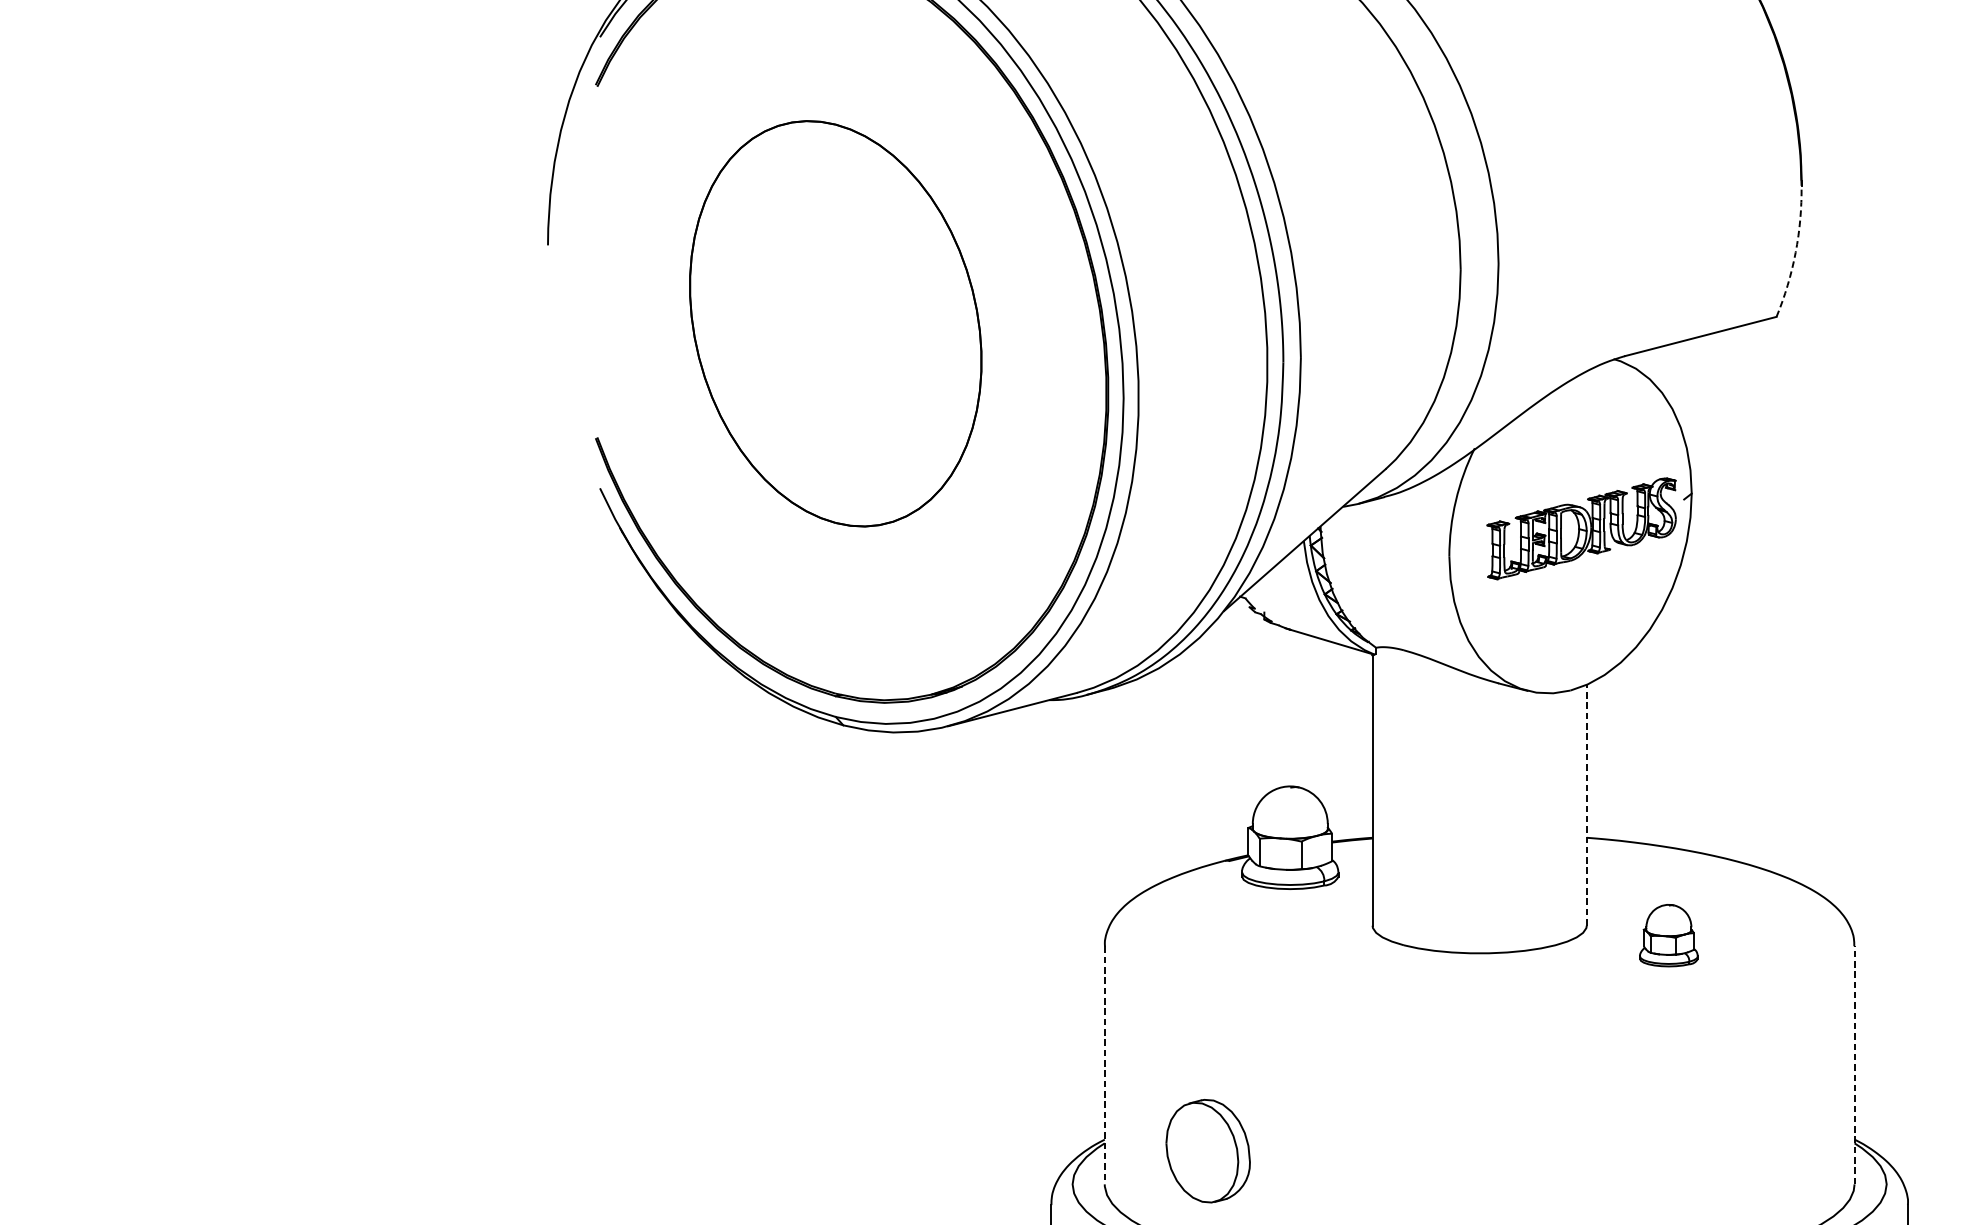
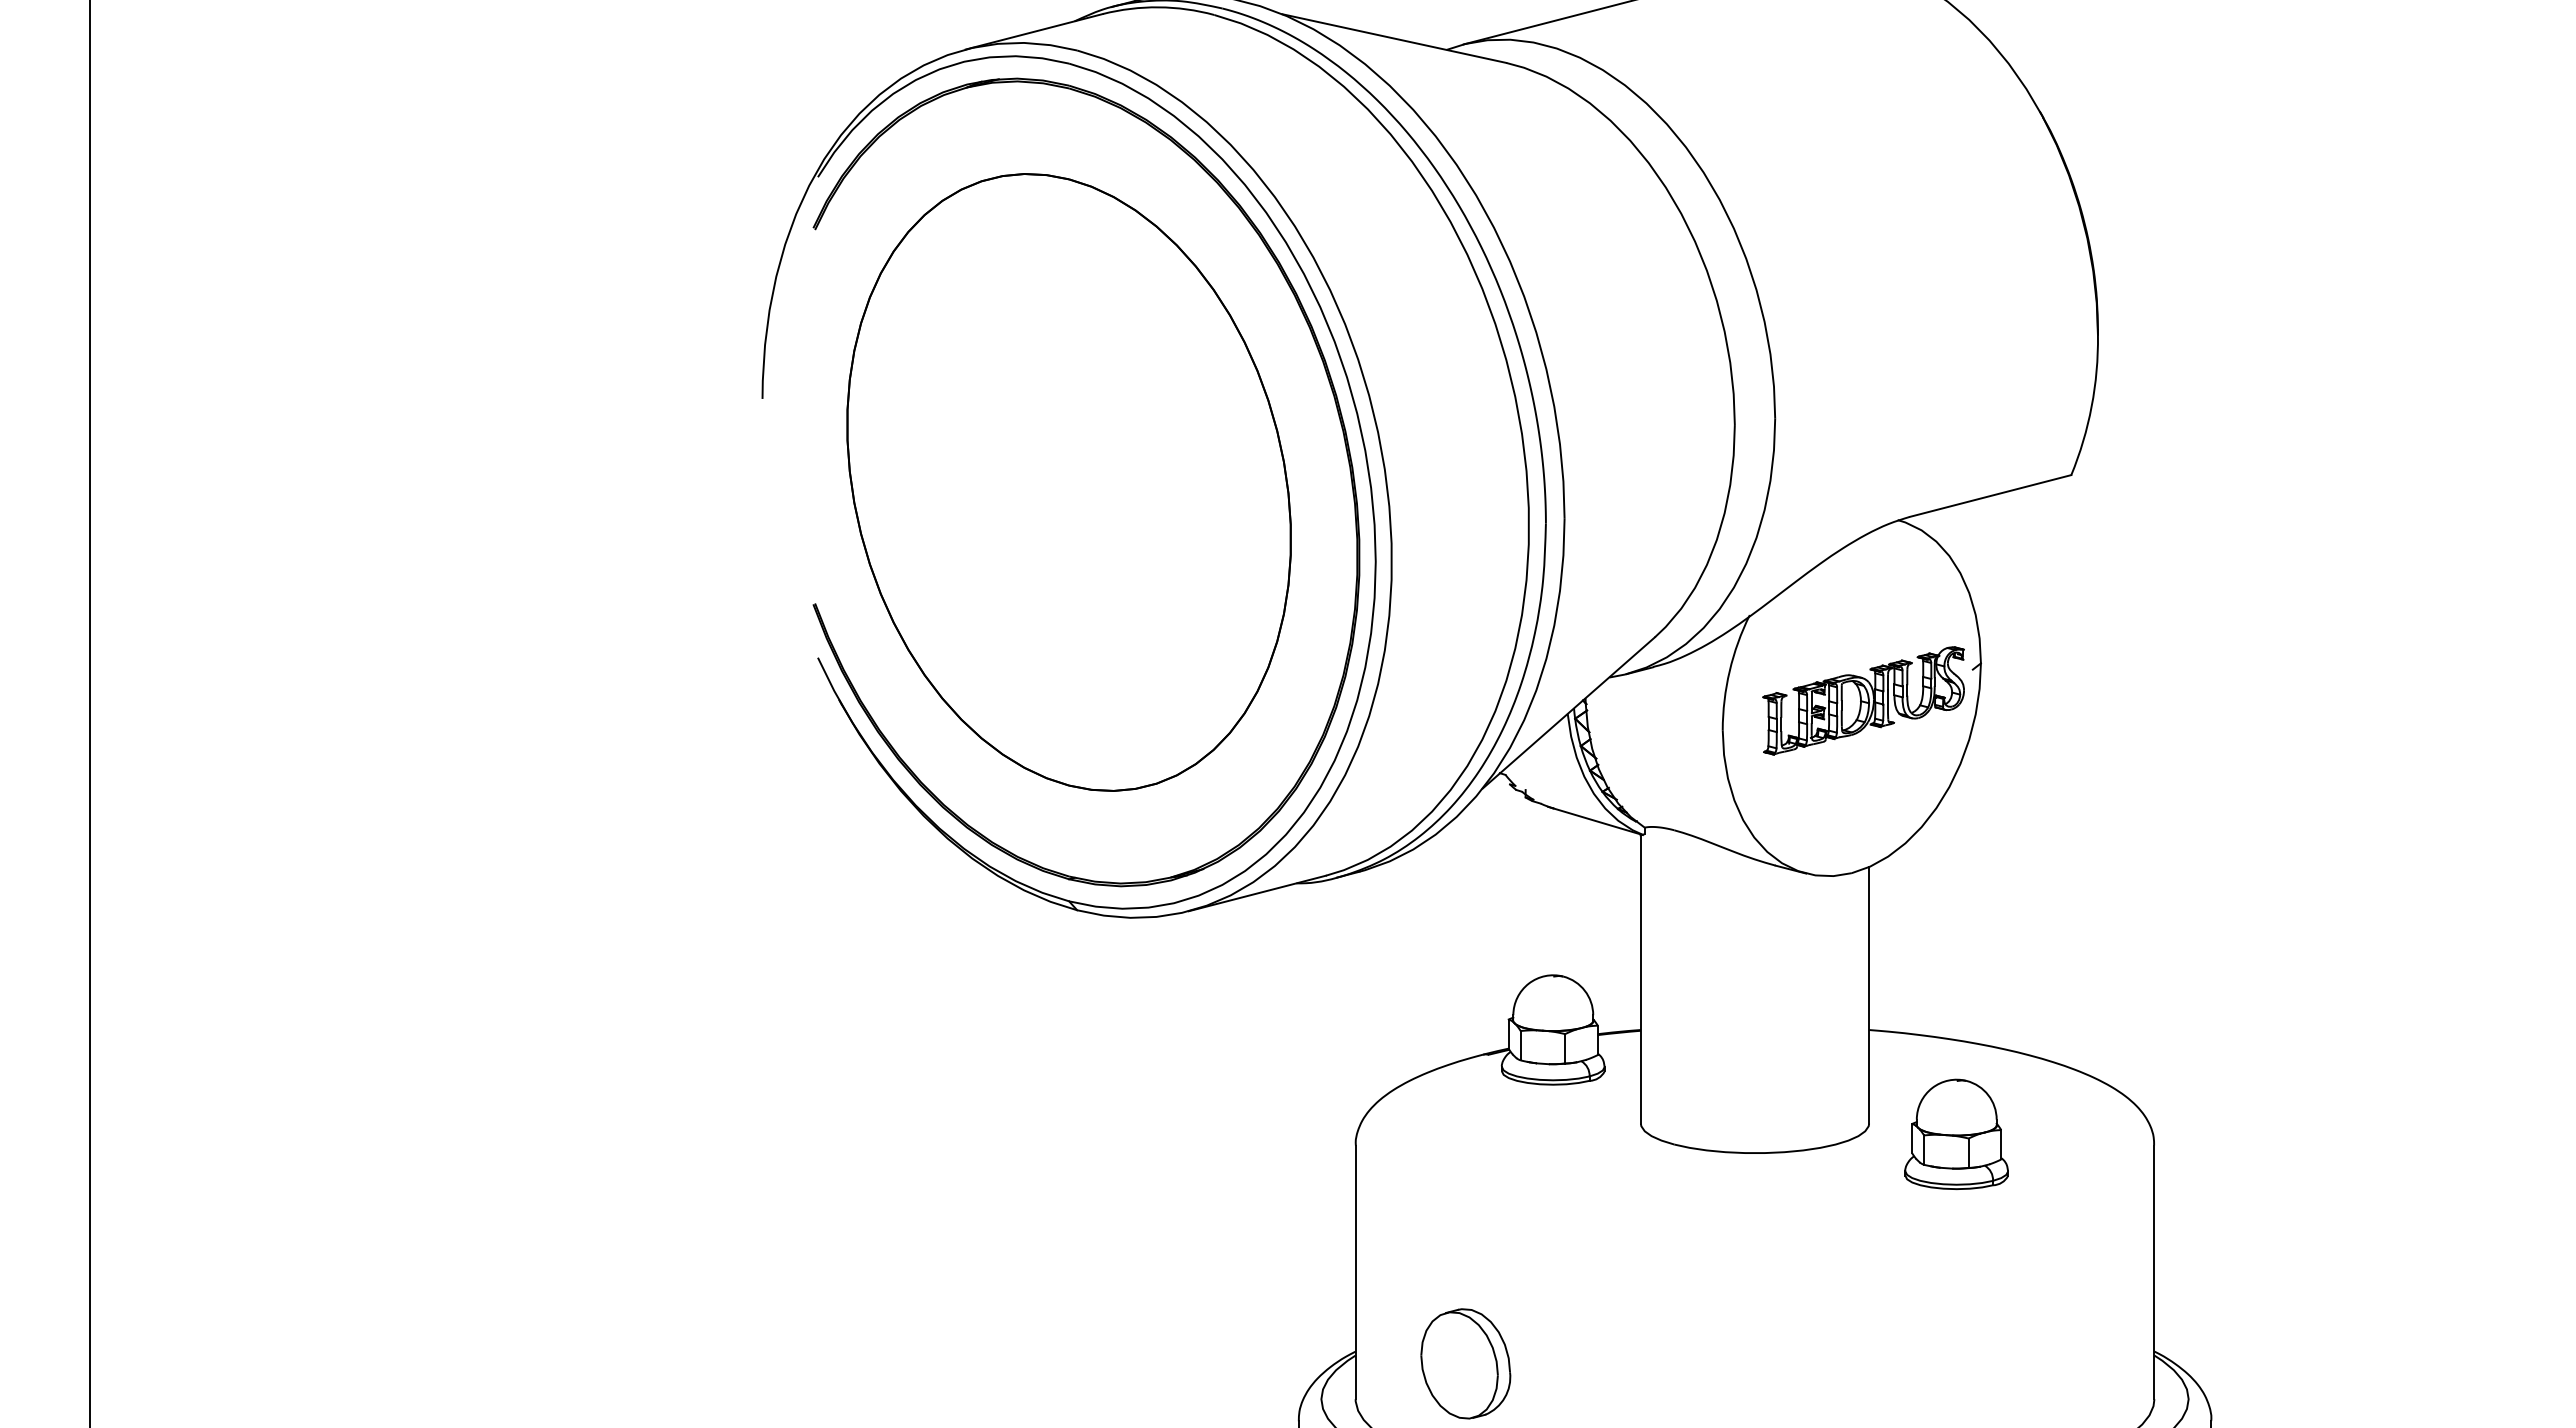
arc: (1795, 252) -> (2091, 406), dashed -> solid
part: (835, 323) -> (1068, 482), size x1.43
line: (1587, 804) -> (1869, 994), dashed -> solid
part: (1668, 934) -> (1956, 1133), size x1.67
line: (1104, 1065) -> (1355, 1272), dashed -> solid
line: (1854, 1065) -> (2154, 1272), dashed -> solid

